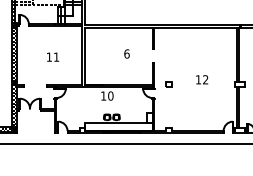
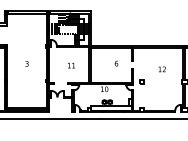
text: (200, 79) -> (161, 69), moved

